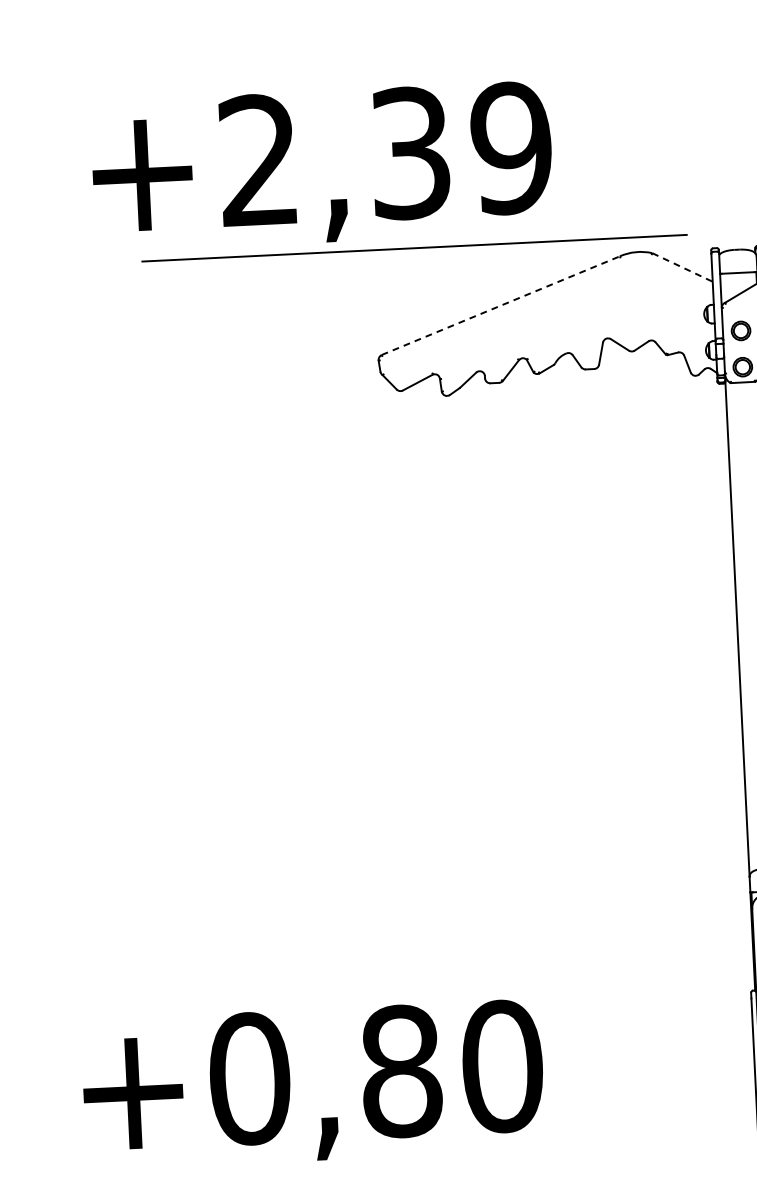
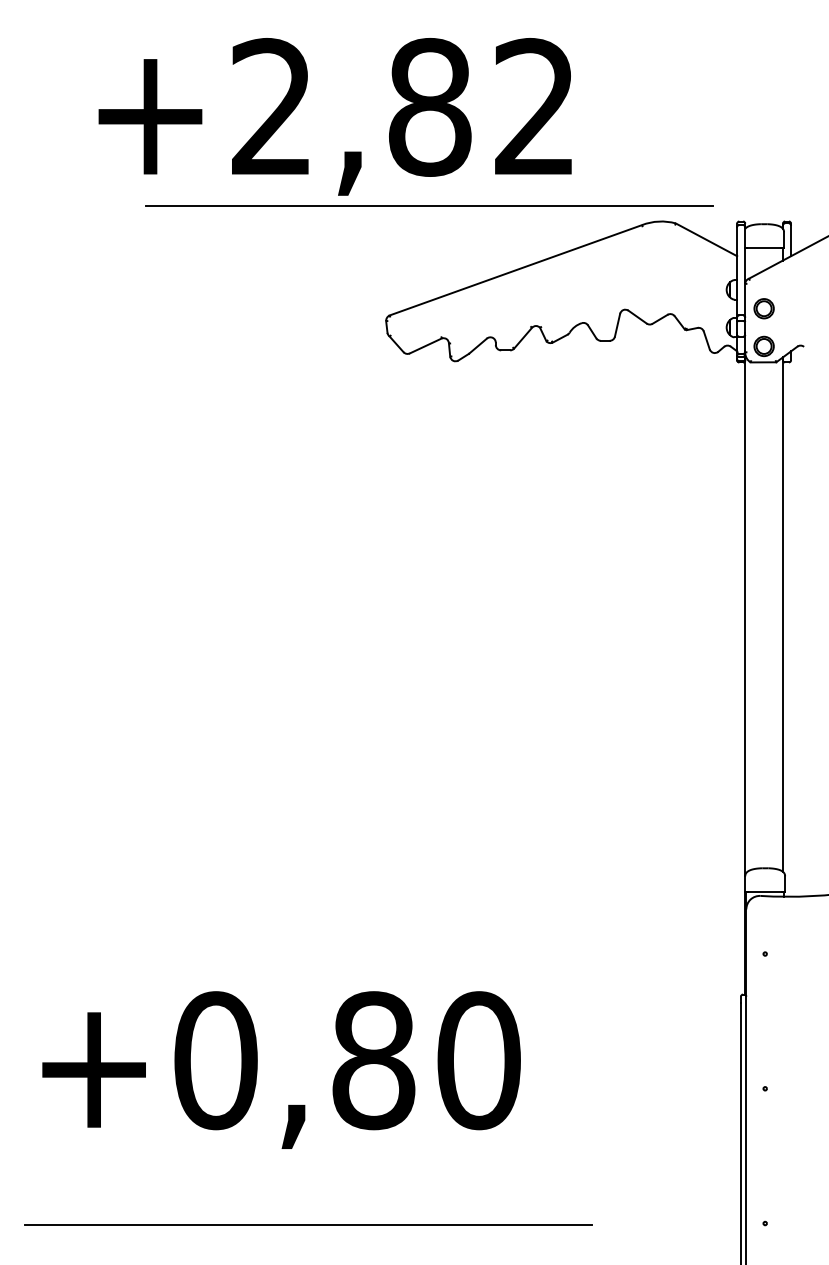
text: (461, 149) -> (482, 106), +2,39 -> +2,82
line: (682, 267) -> (706, 239), dashed -> solid
line: (501, 305) -> (516, 270), dashed -> solid

